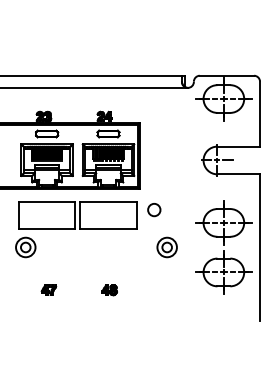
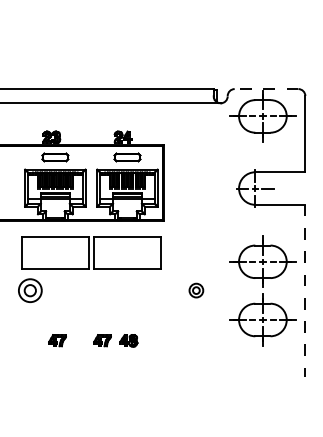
line: (226, 76) -> (266, 89), solid -> dashed
circle: (154, 209) -> (181, 246), removed
part: (167, 247) -> (196, 290), size x0.6
line: (260, 248) -> (305, 291), solid -> dashed
part: (87, 289) -> (102, 340), added

